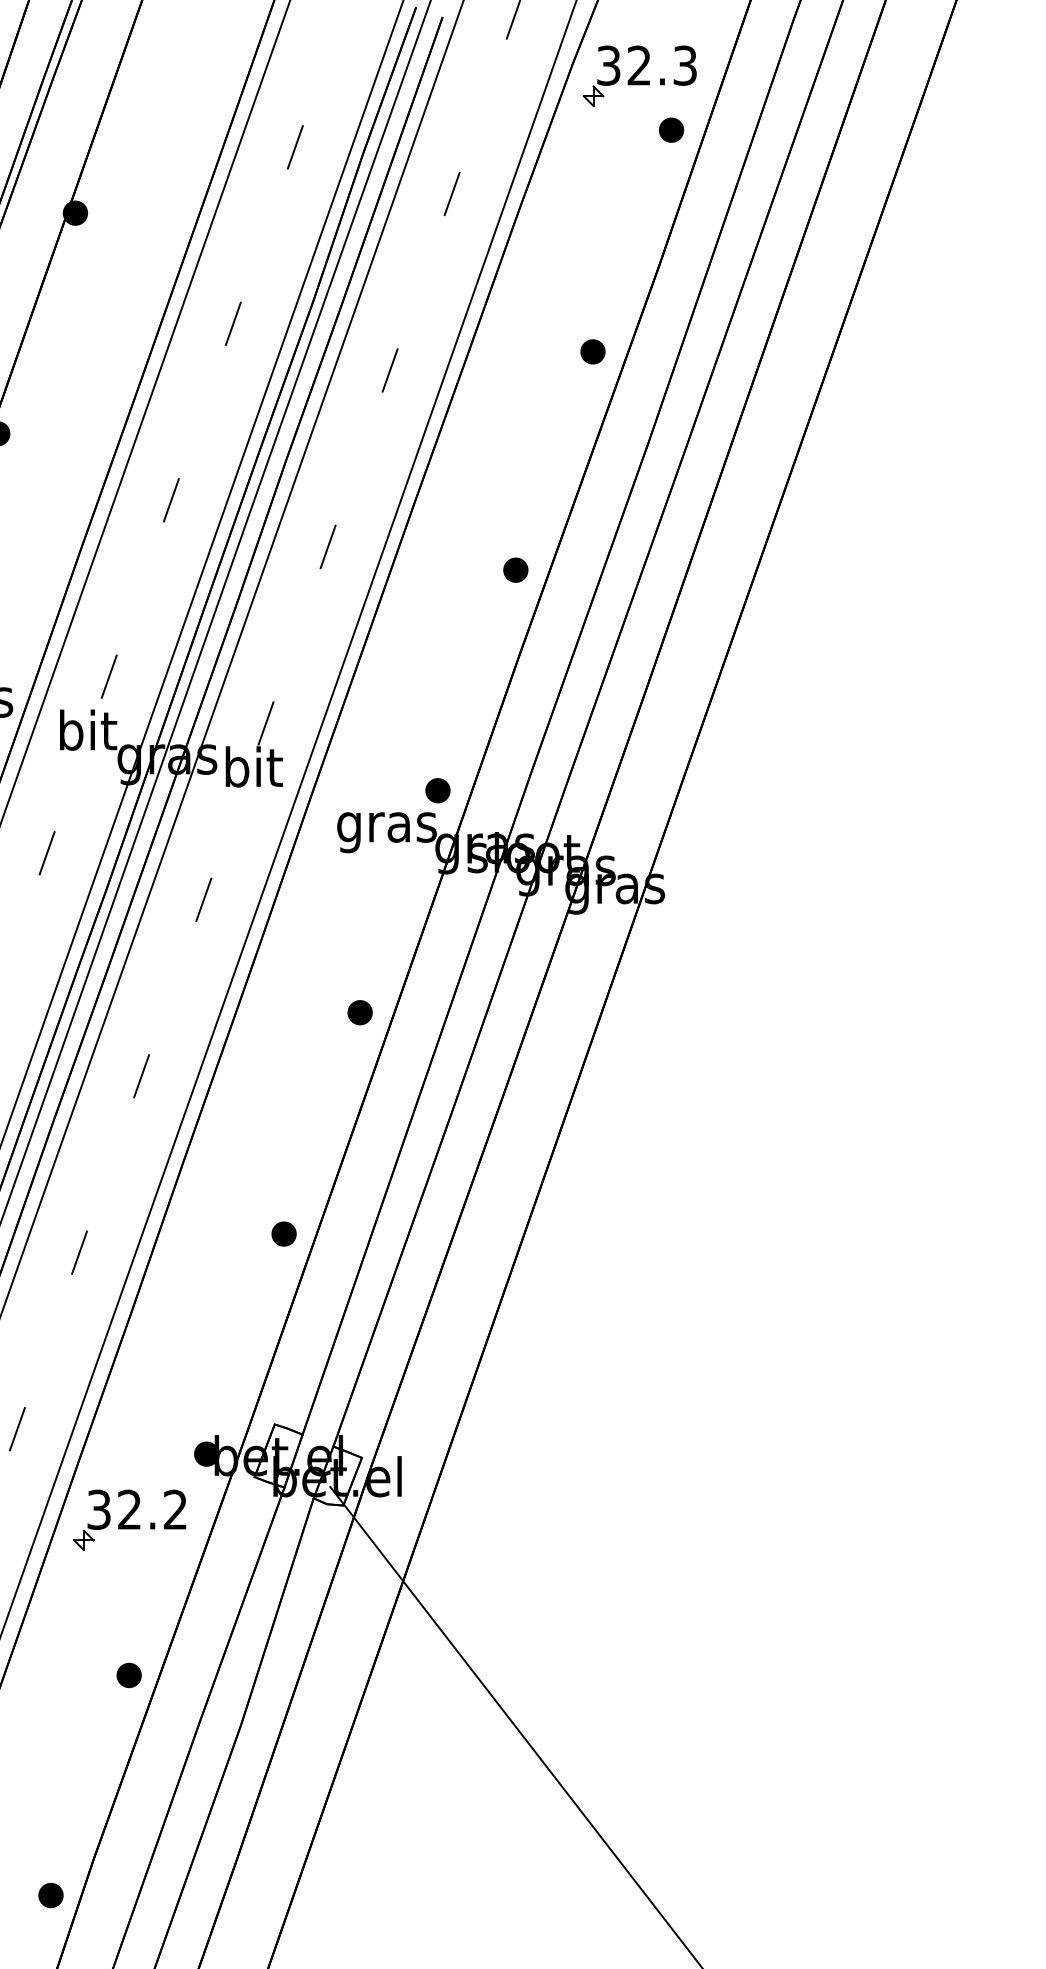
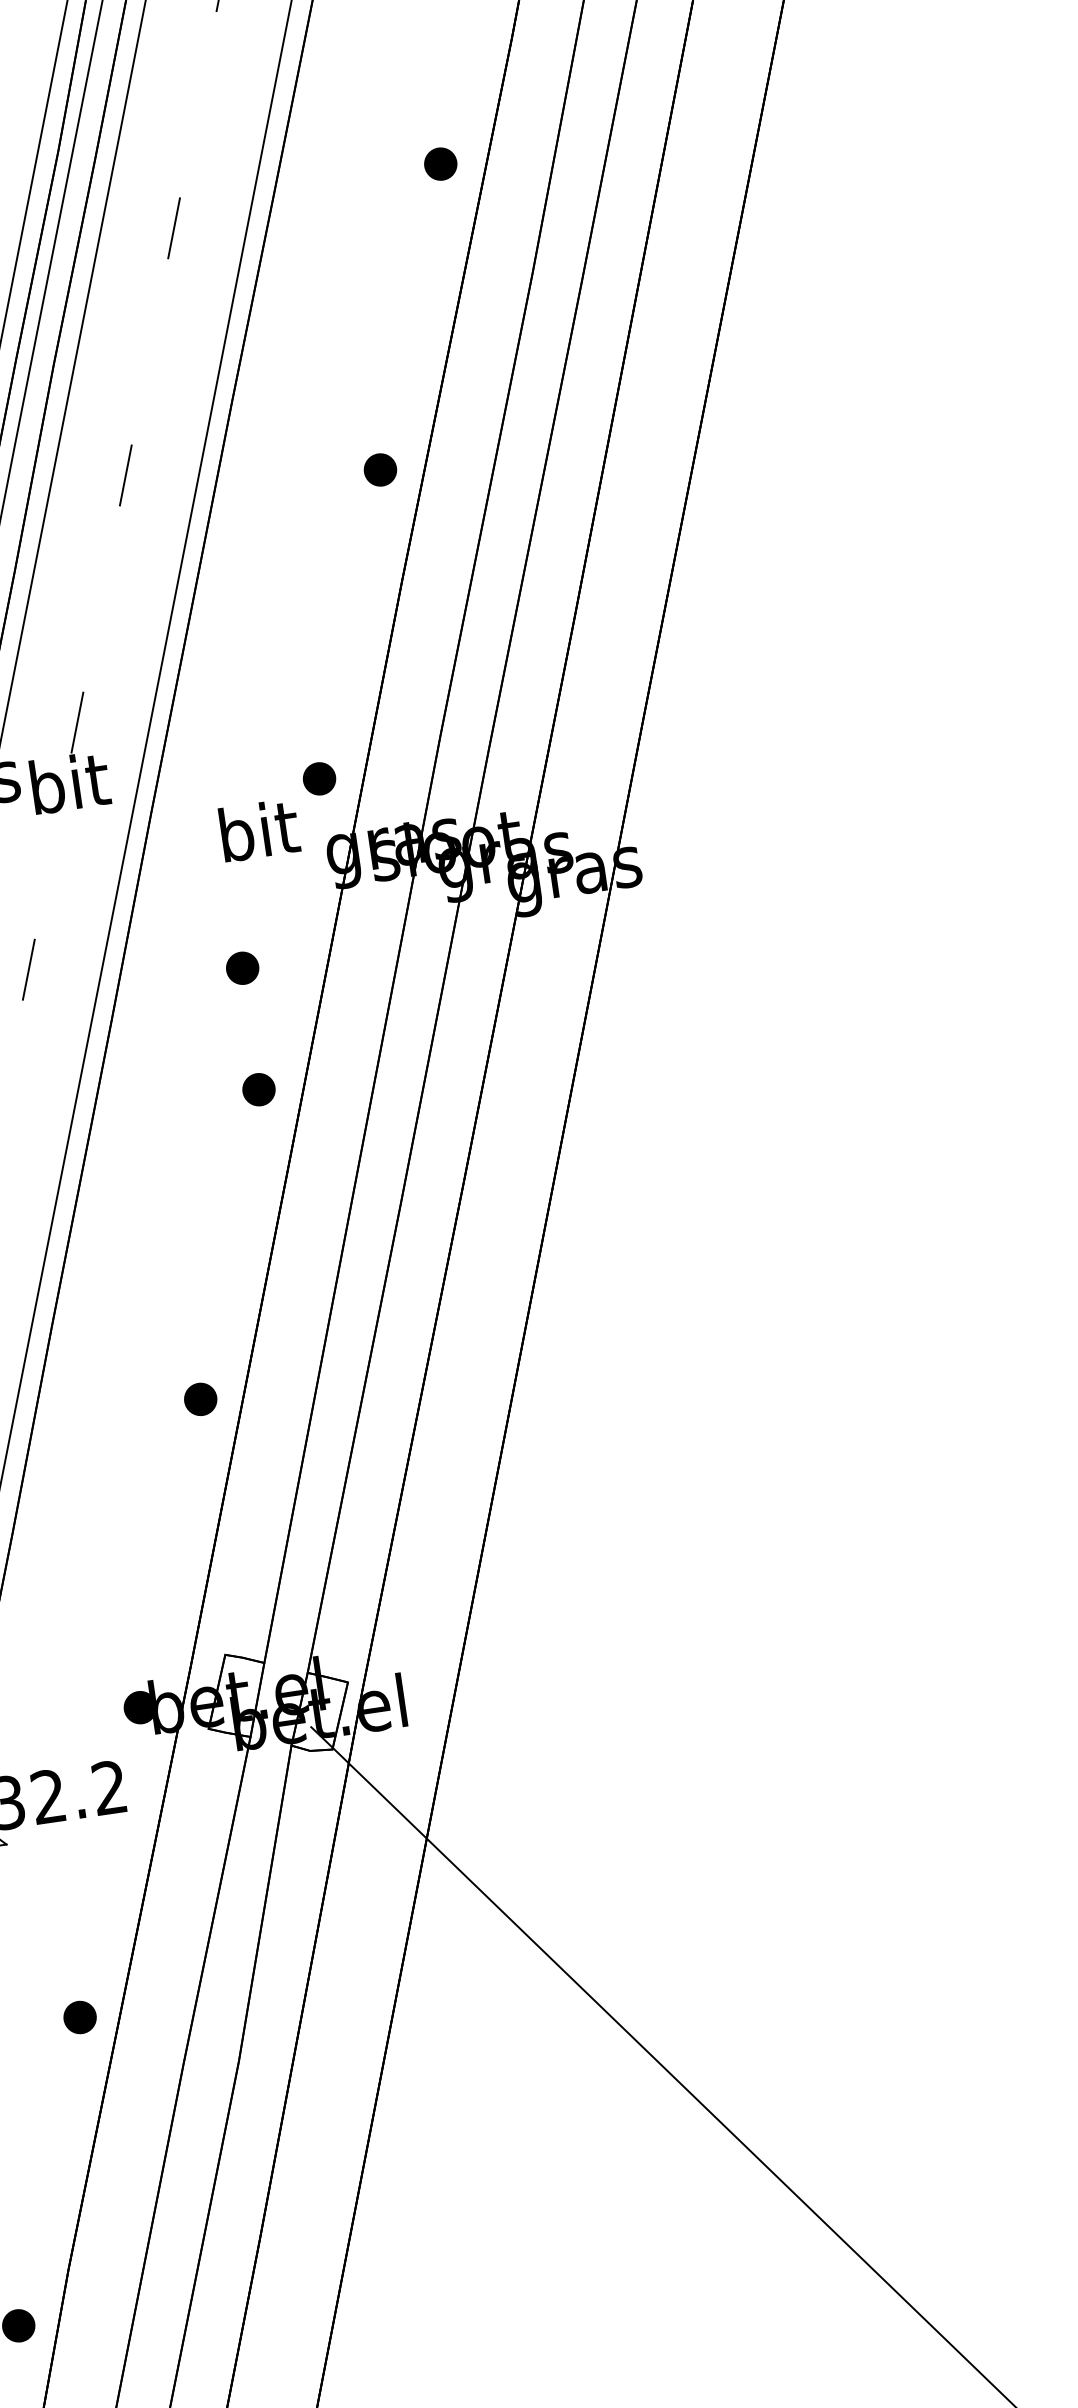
text: (386, 827) -> (258, 837), gras -> bit
part: (360, 921) -> (241, 968), added

